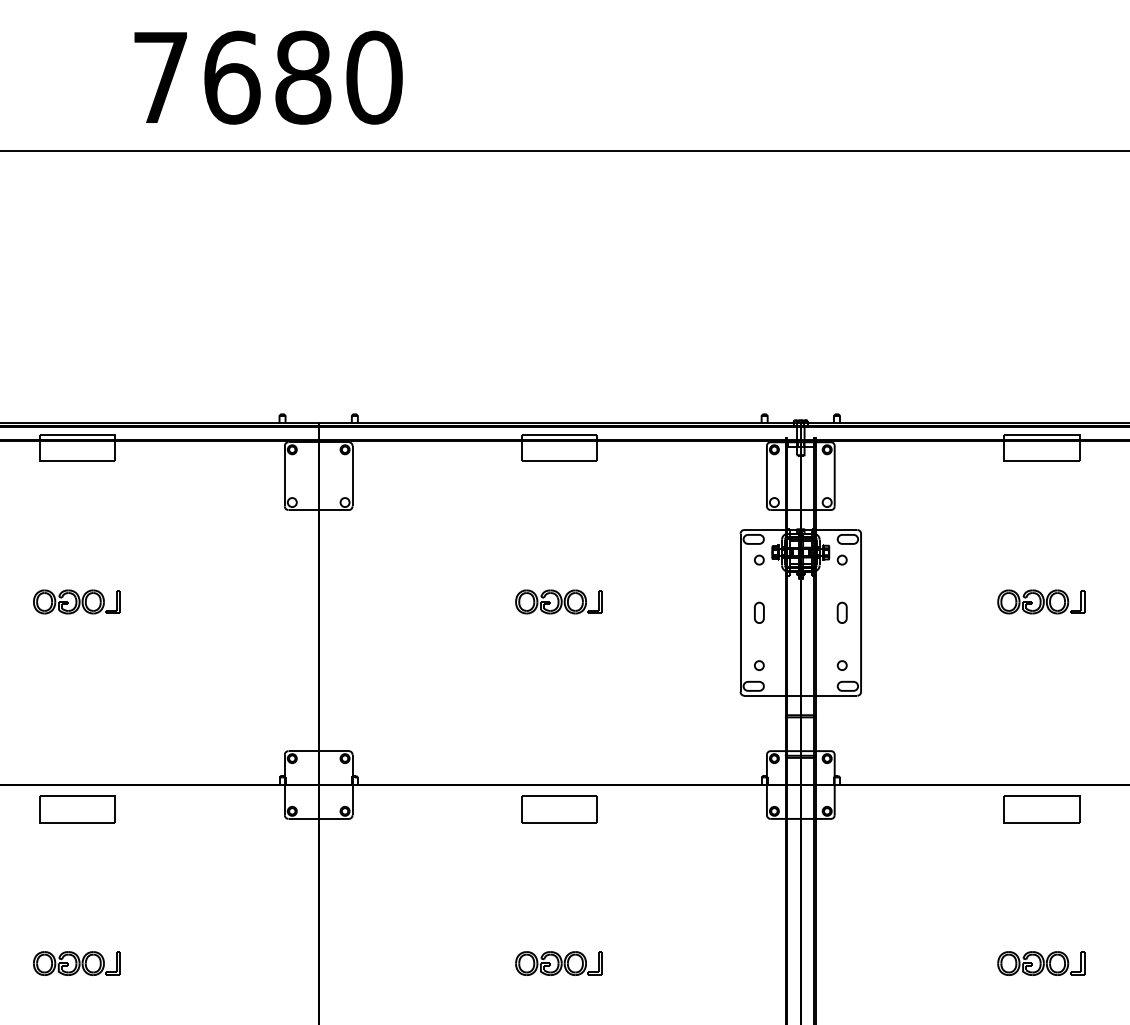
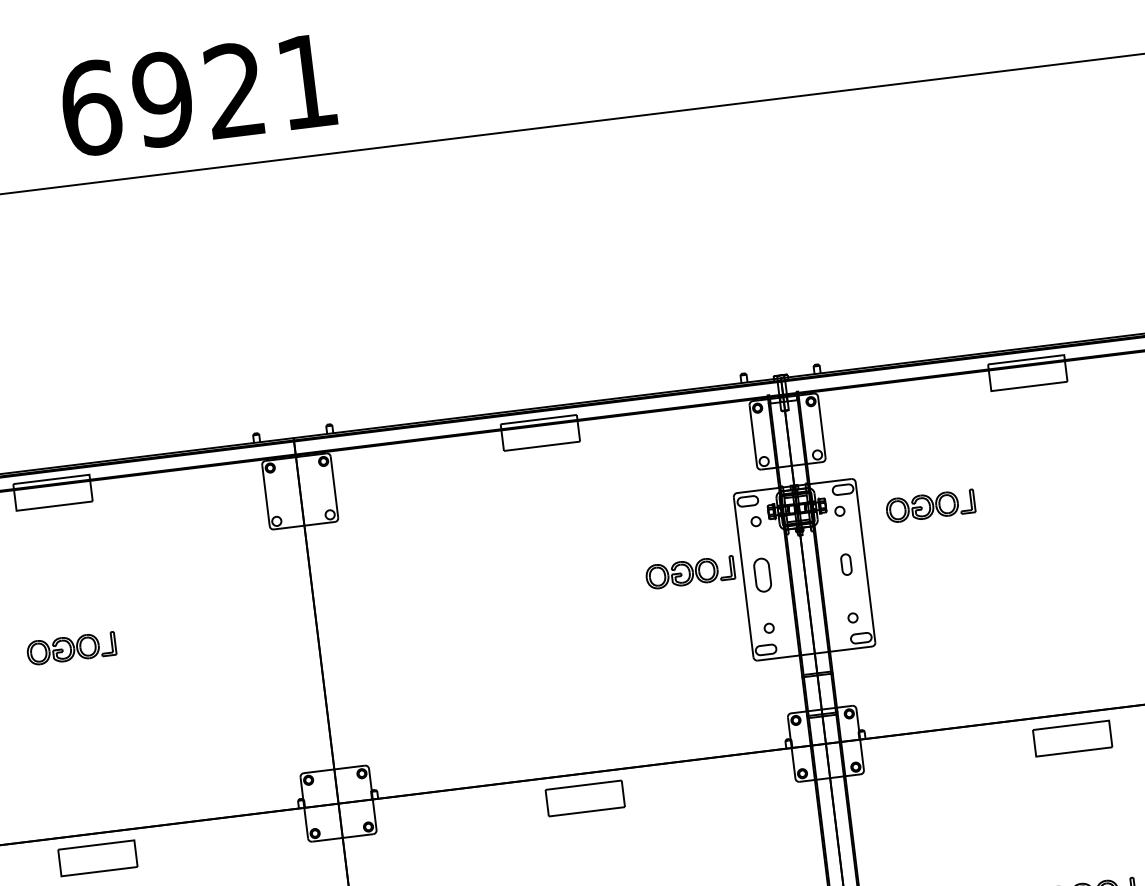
text: (267, 77) -> (198, 94), 7680 -> 6921
part: (558, 601) -> (689, 572), moved
part: (1041, 601) -> (930, 505), moved
part: (759, 612) -> (762, 574), size x1.6

